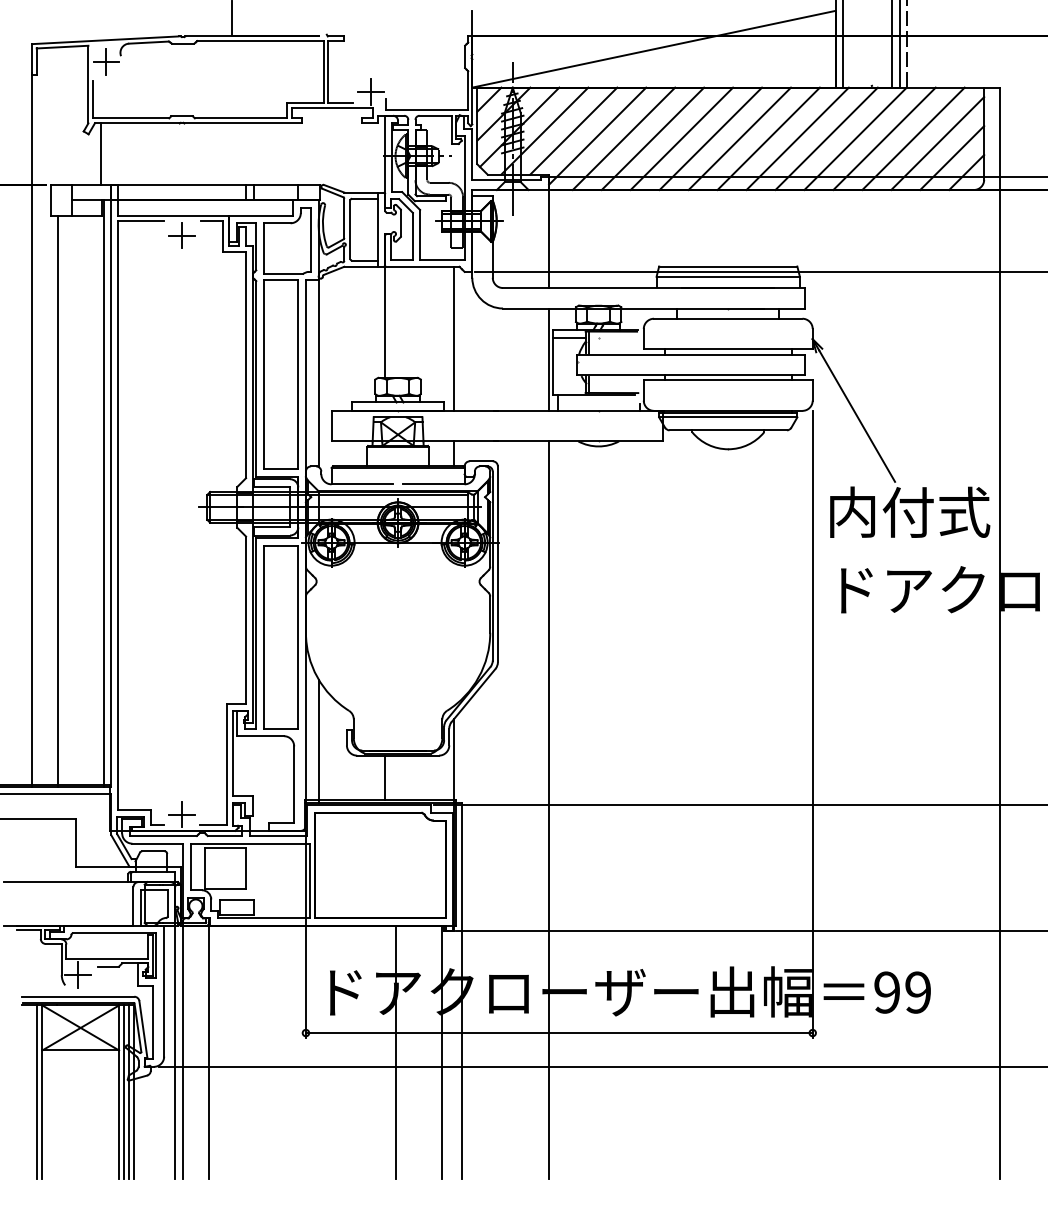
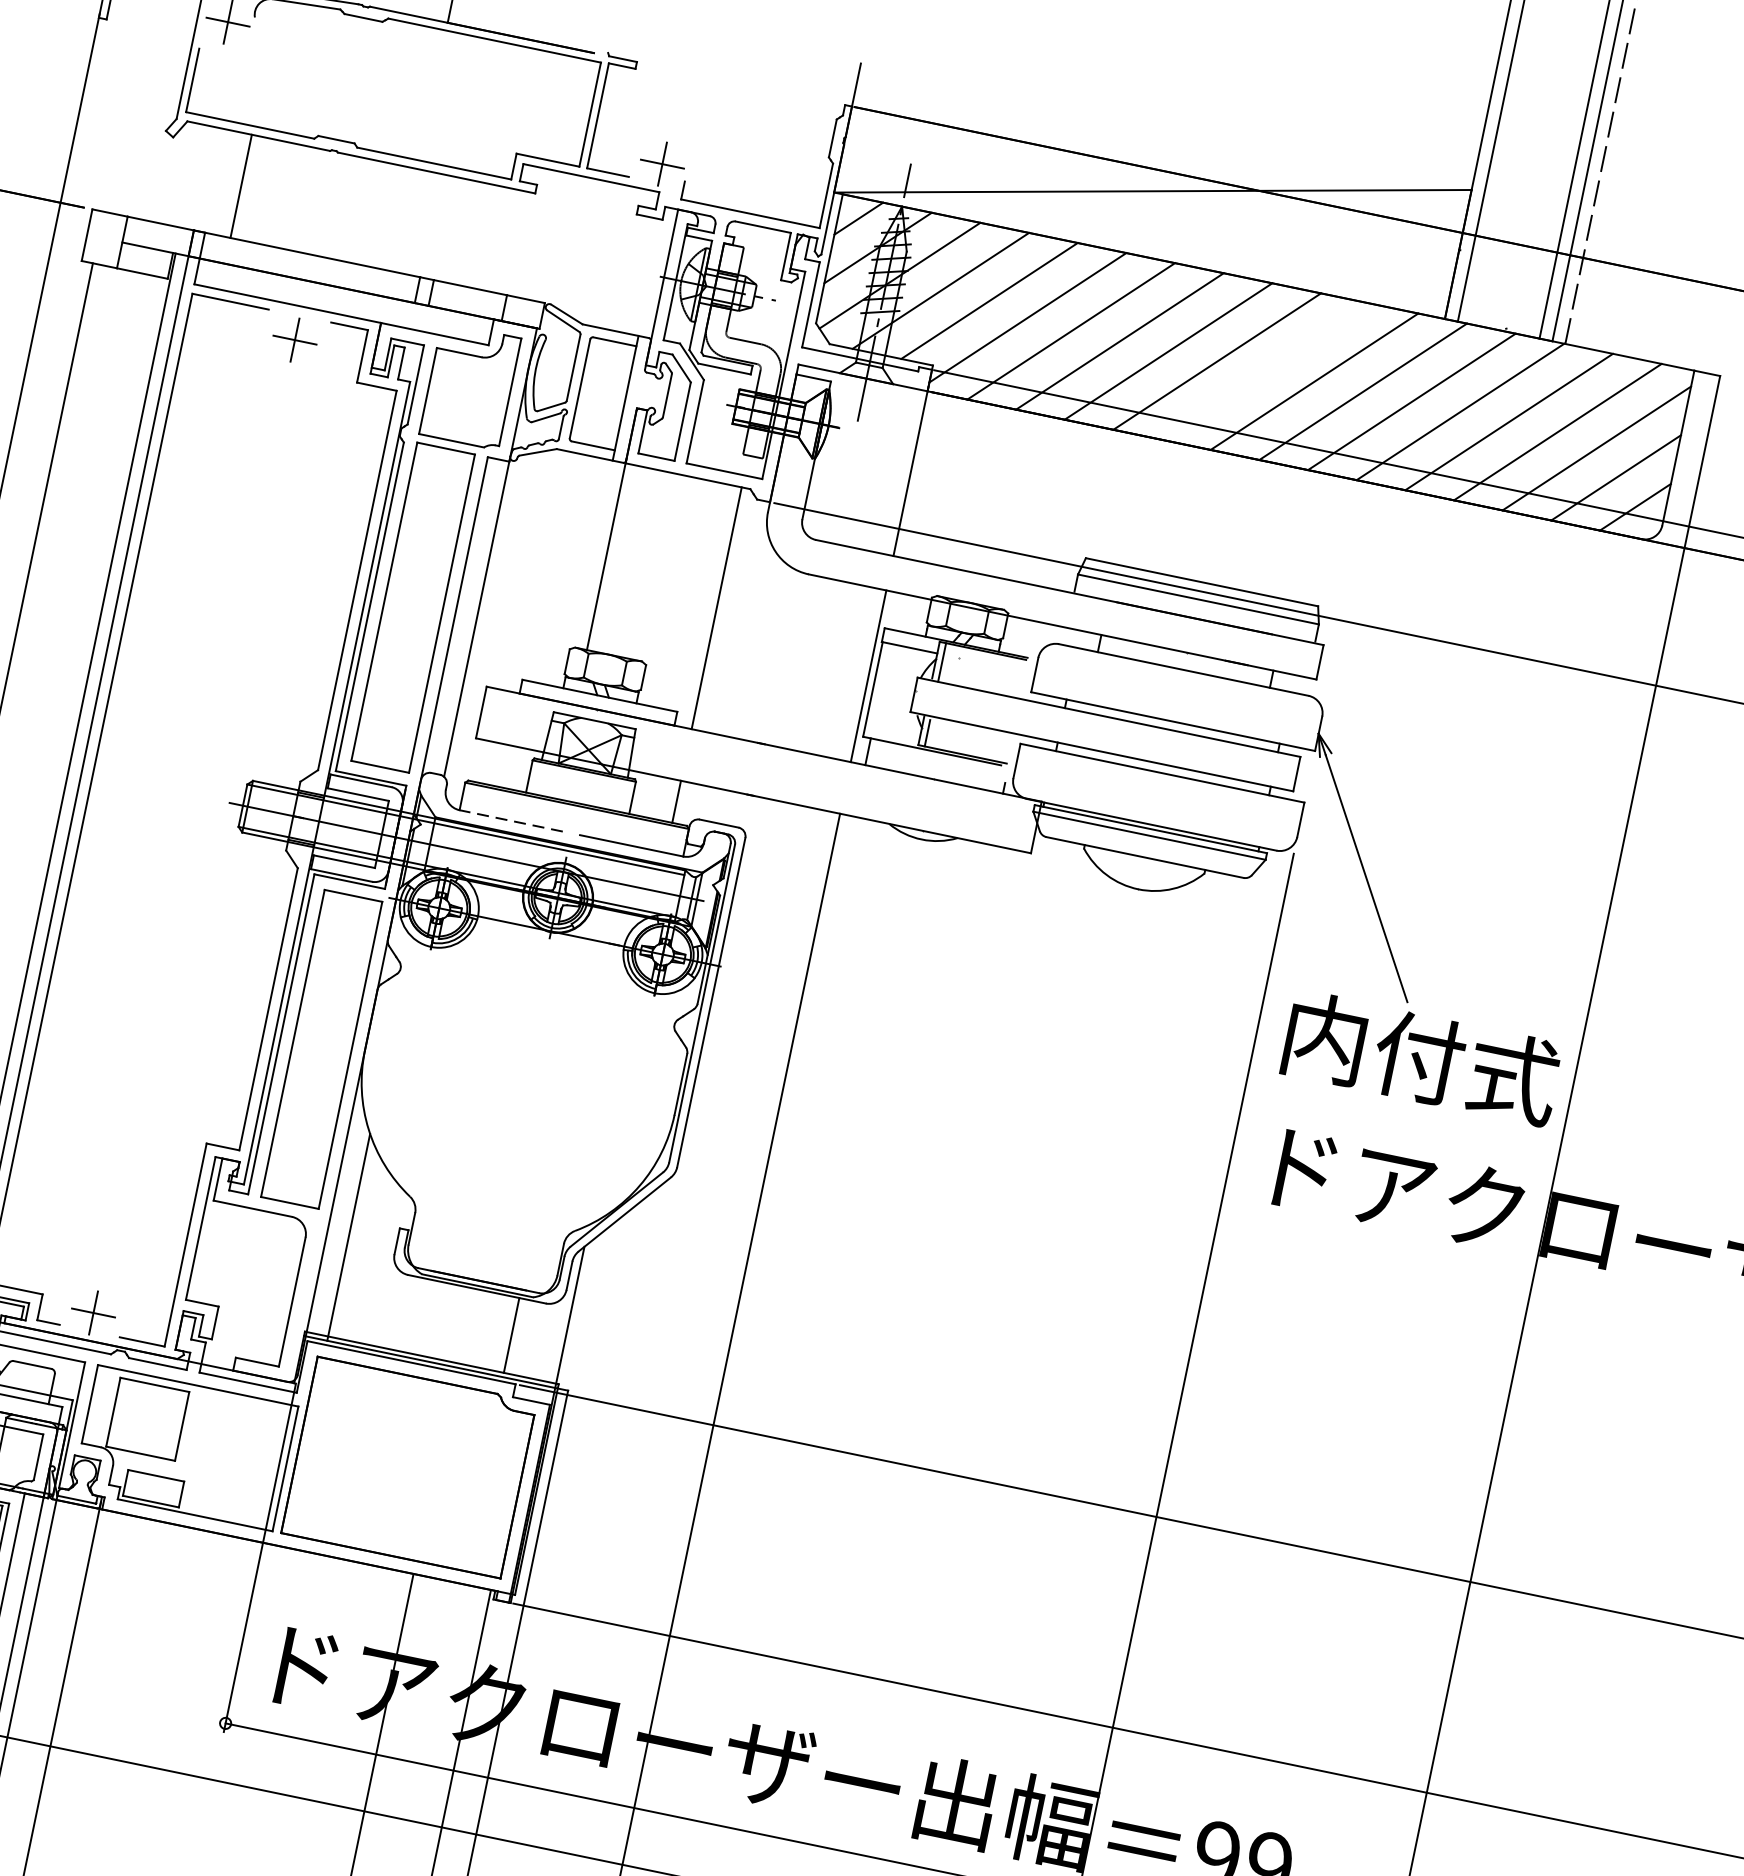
line: (739, 138) -> (1265, 371), removed
line: (101, 153) -> (241, 185), moved
line: (362, 484) -> (511, 821), solid -> dashed
line: (385, 777) -> (512, 1334), moved

